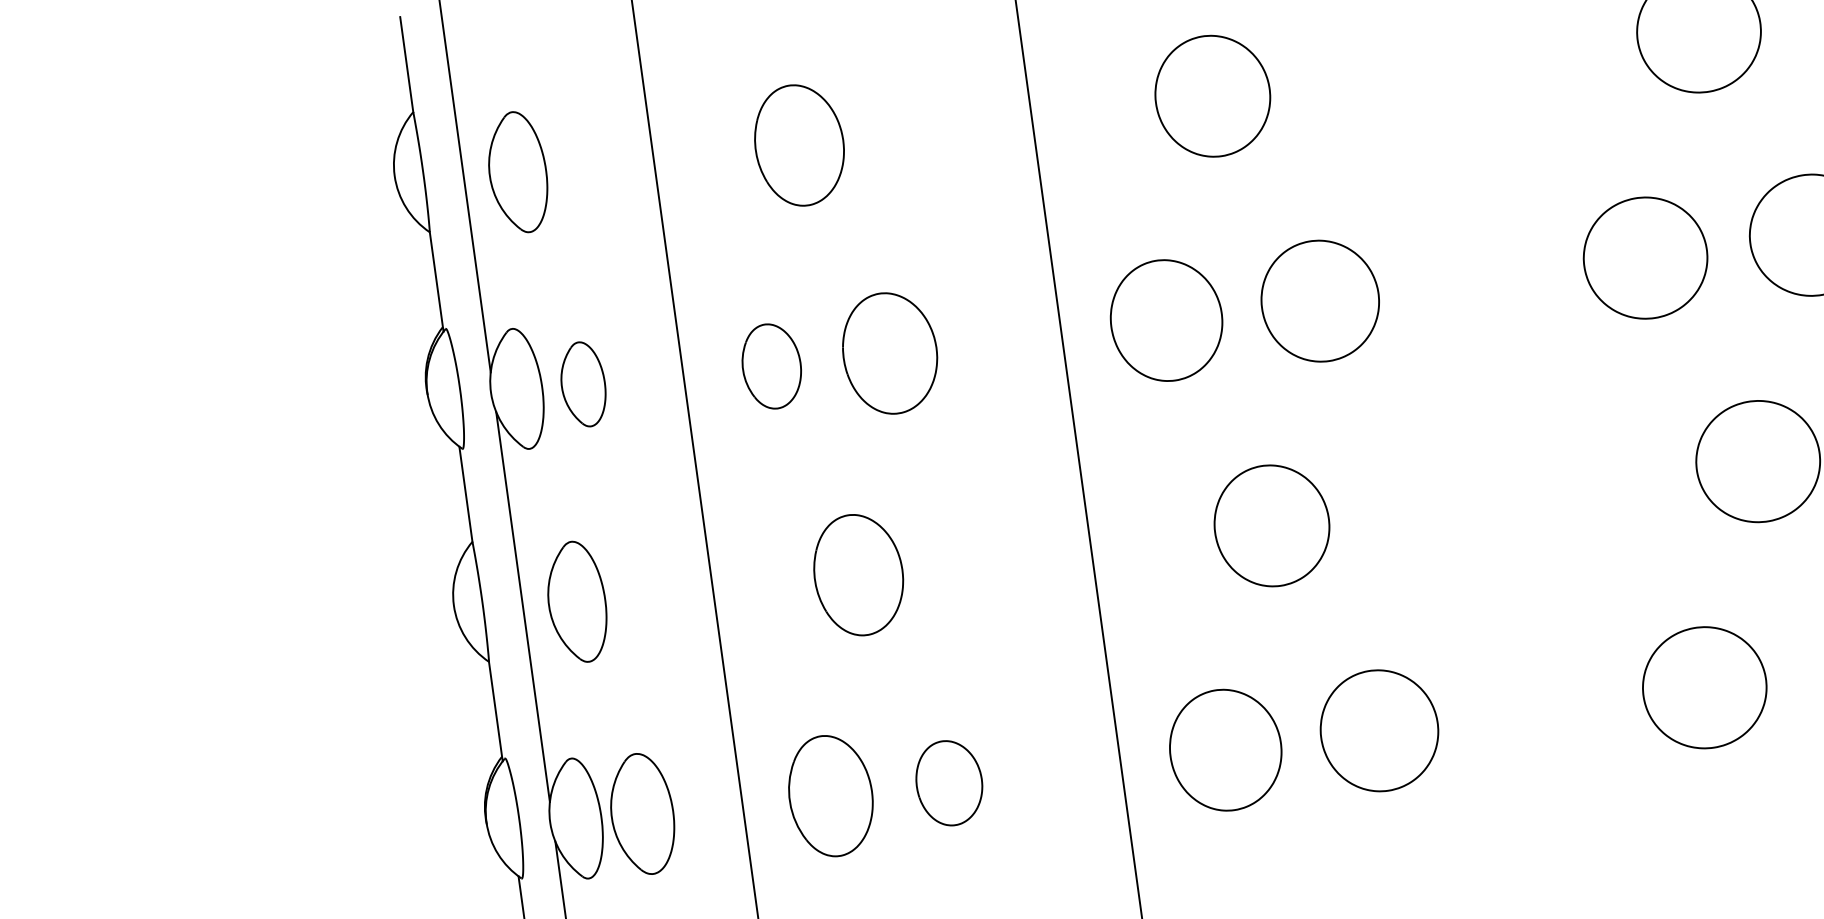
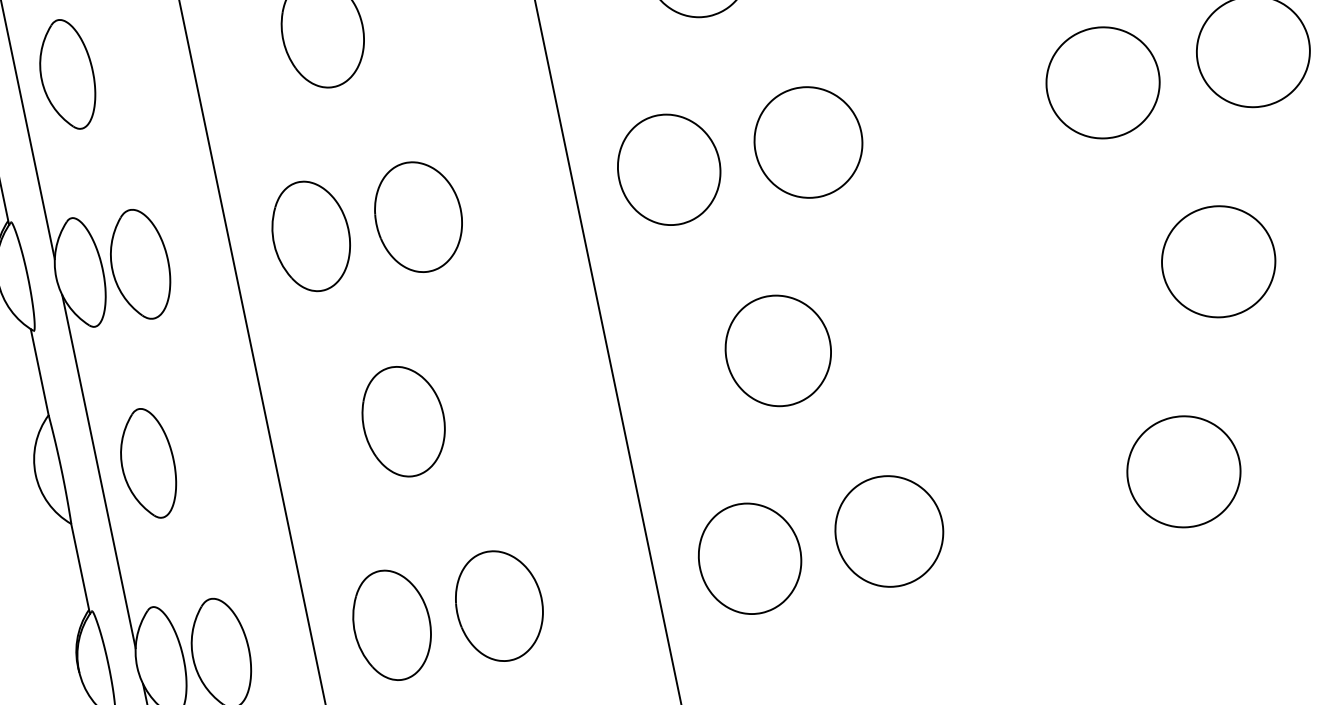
part: (771, 366) -> (311, 236), size x1.43
part: (583, 384) -> (140, 264), size x1.43
part: (949, 783) -> (499, 606), size x1.43

